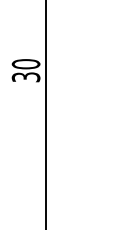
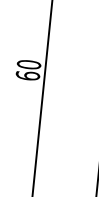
text: (25, 77) -> (27, 76), 30 -> 60

